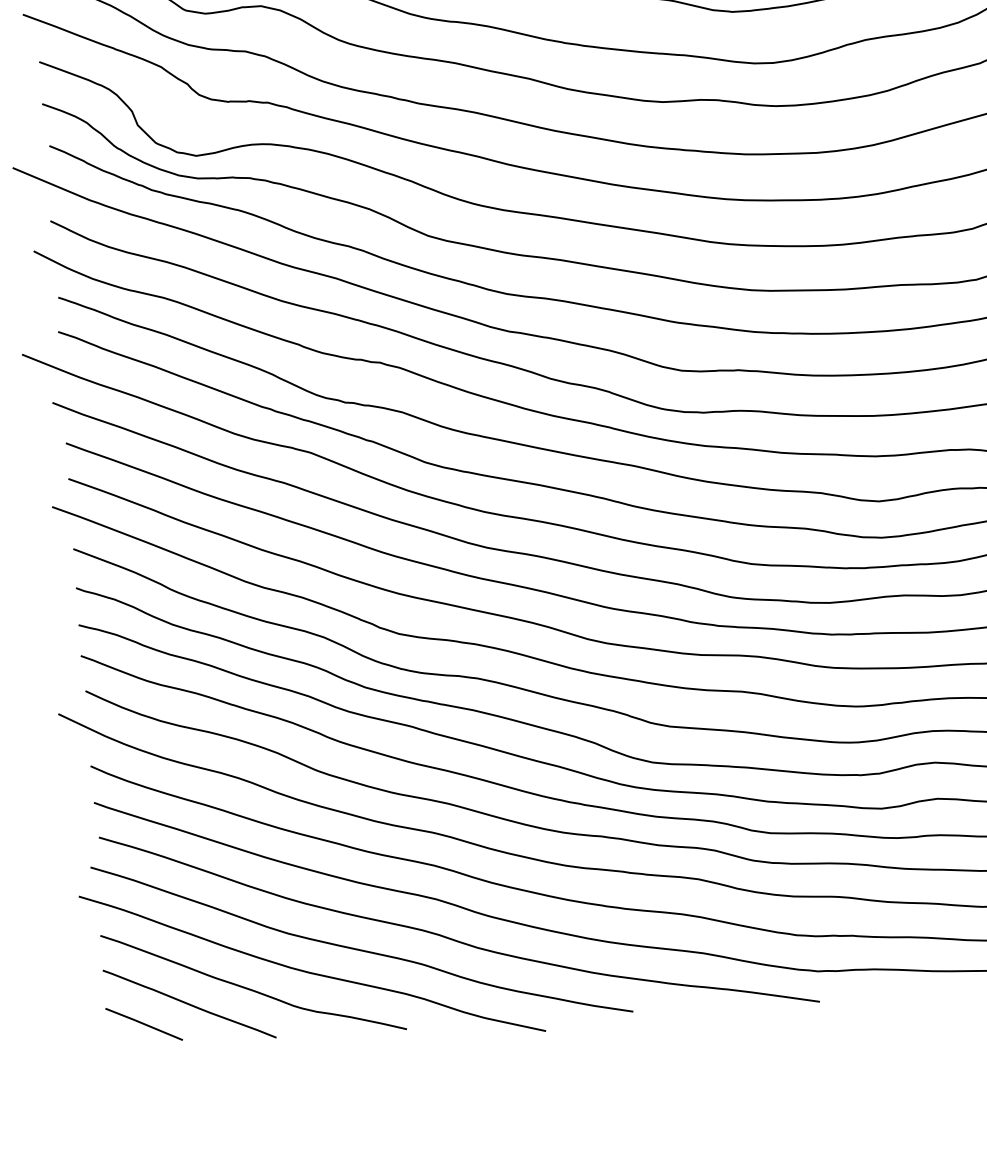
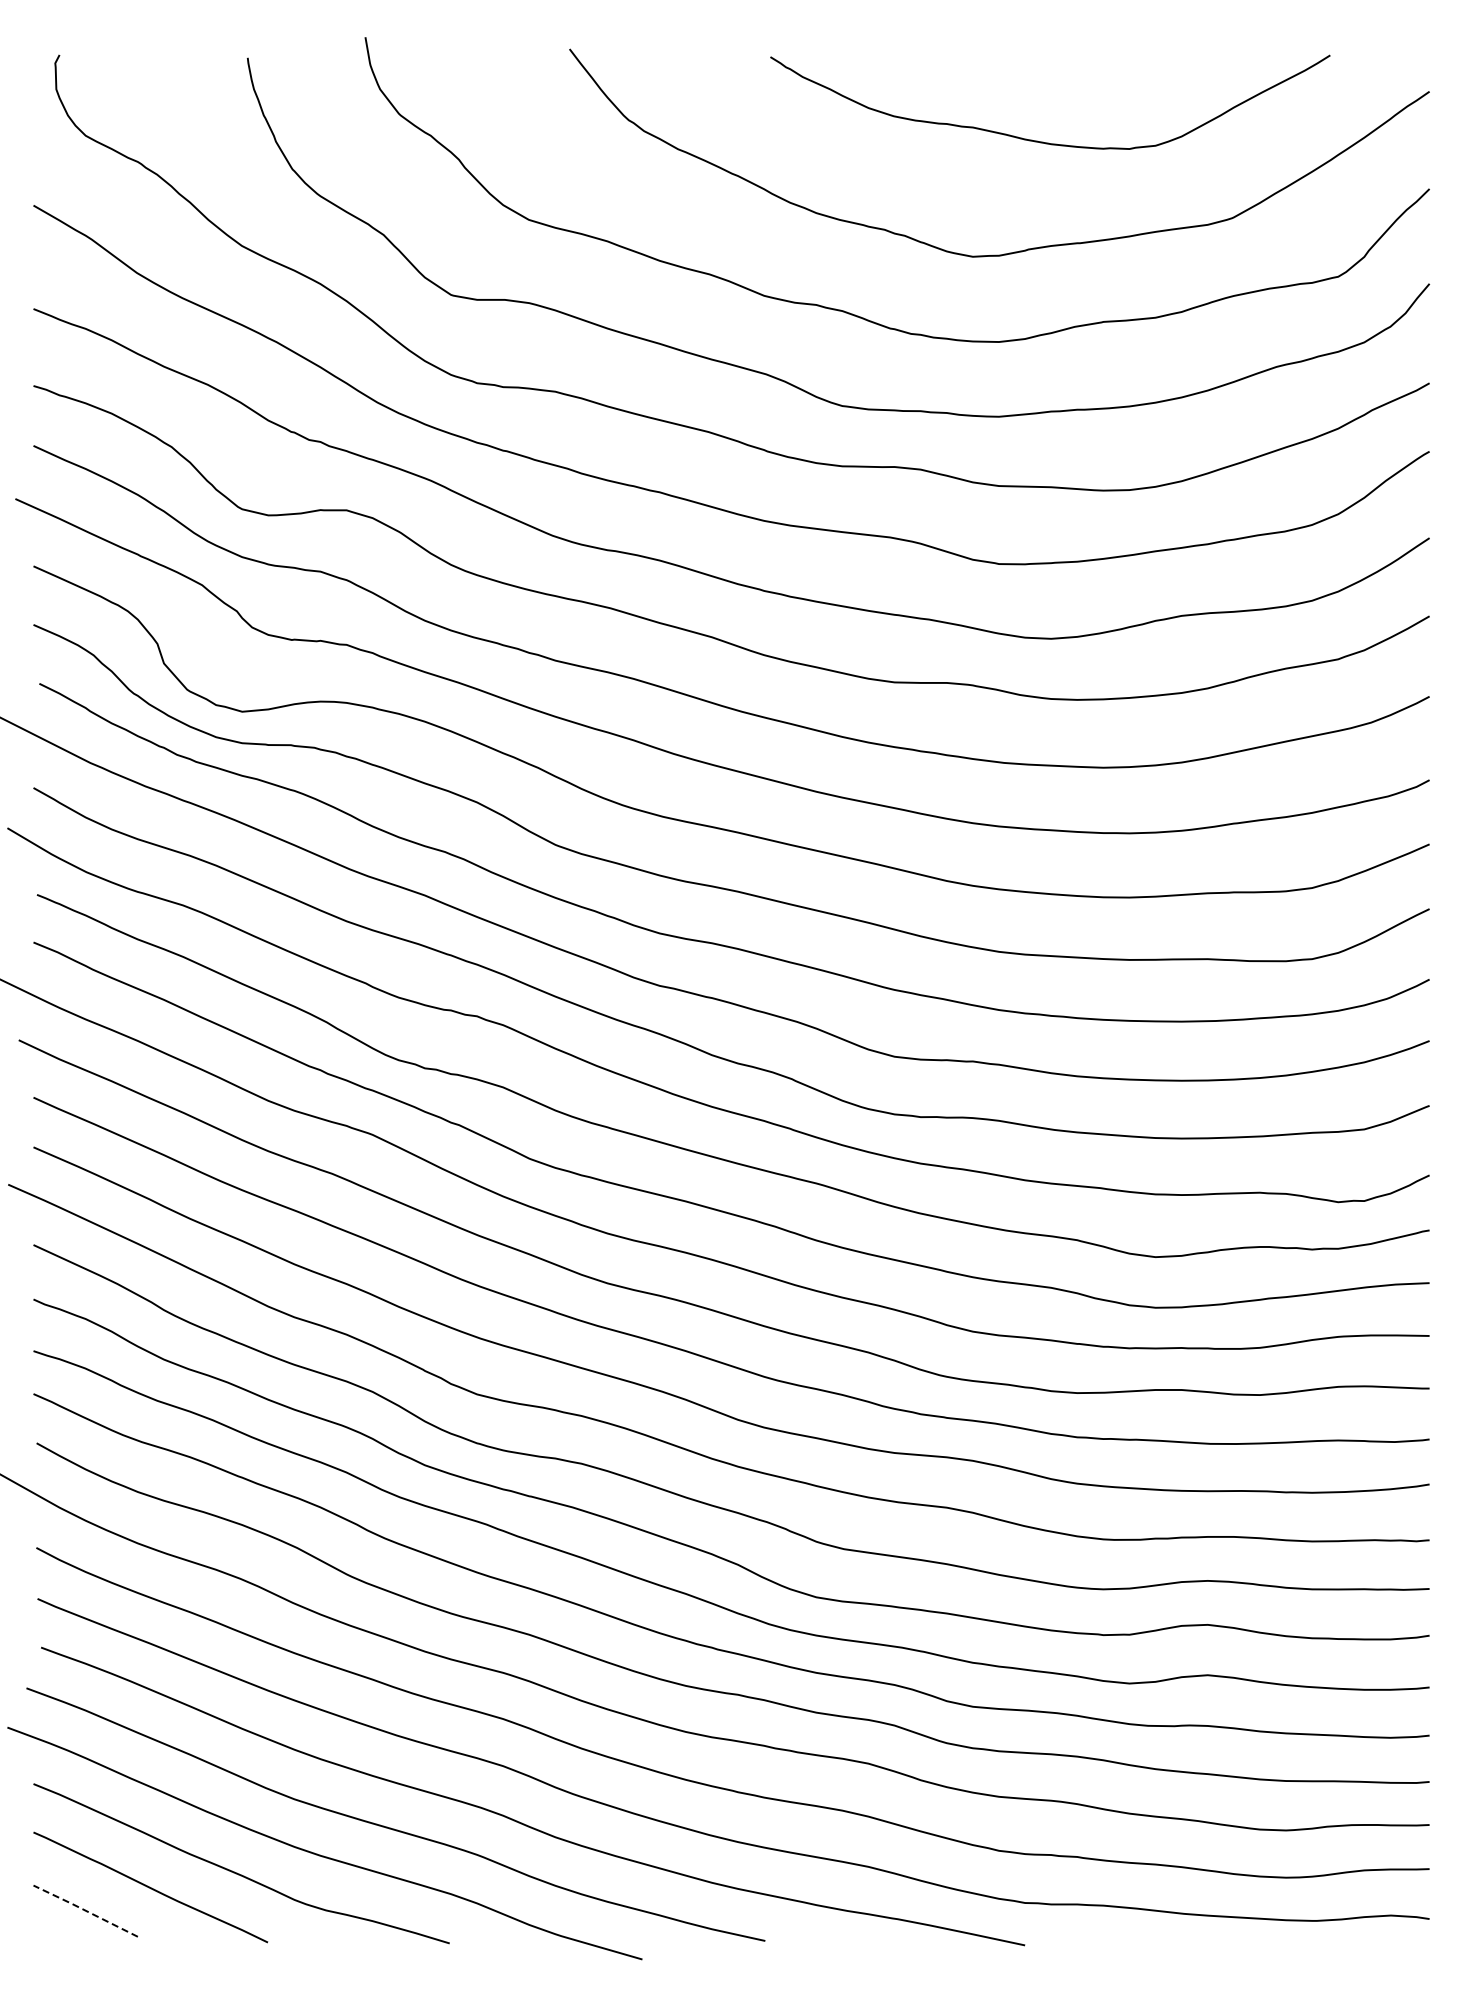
line: (143, 1023) -> (85, 1910), solid -> dashed

